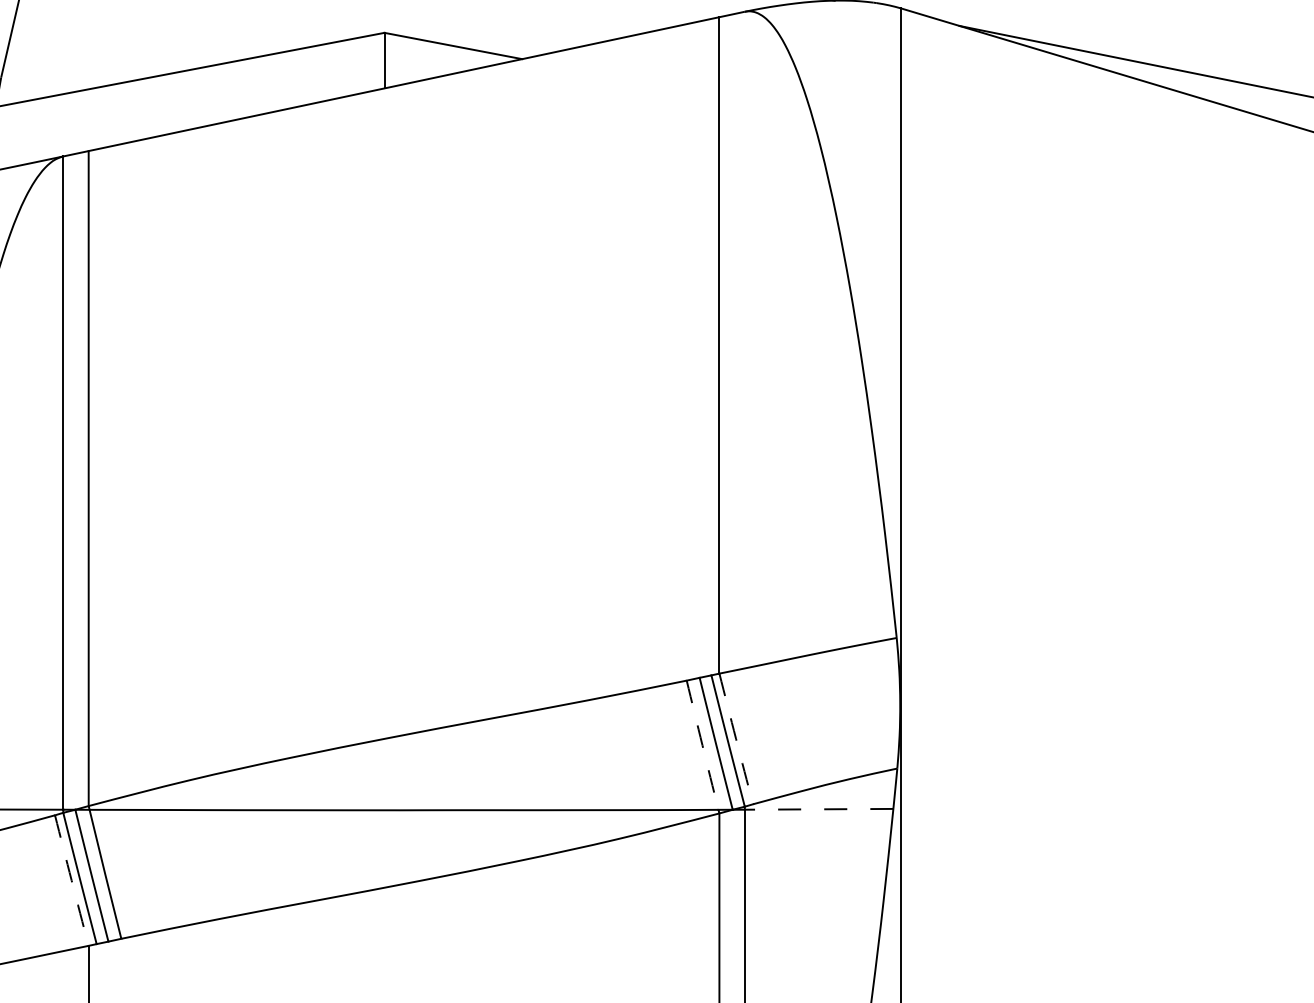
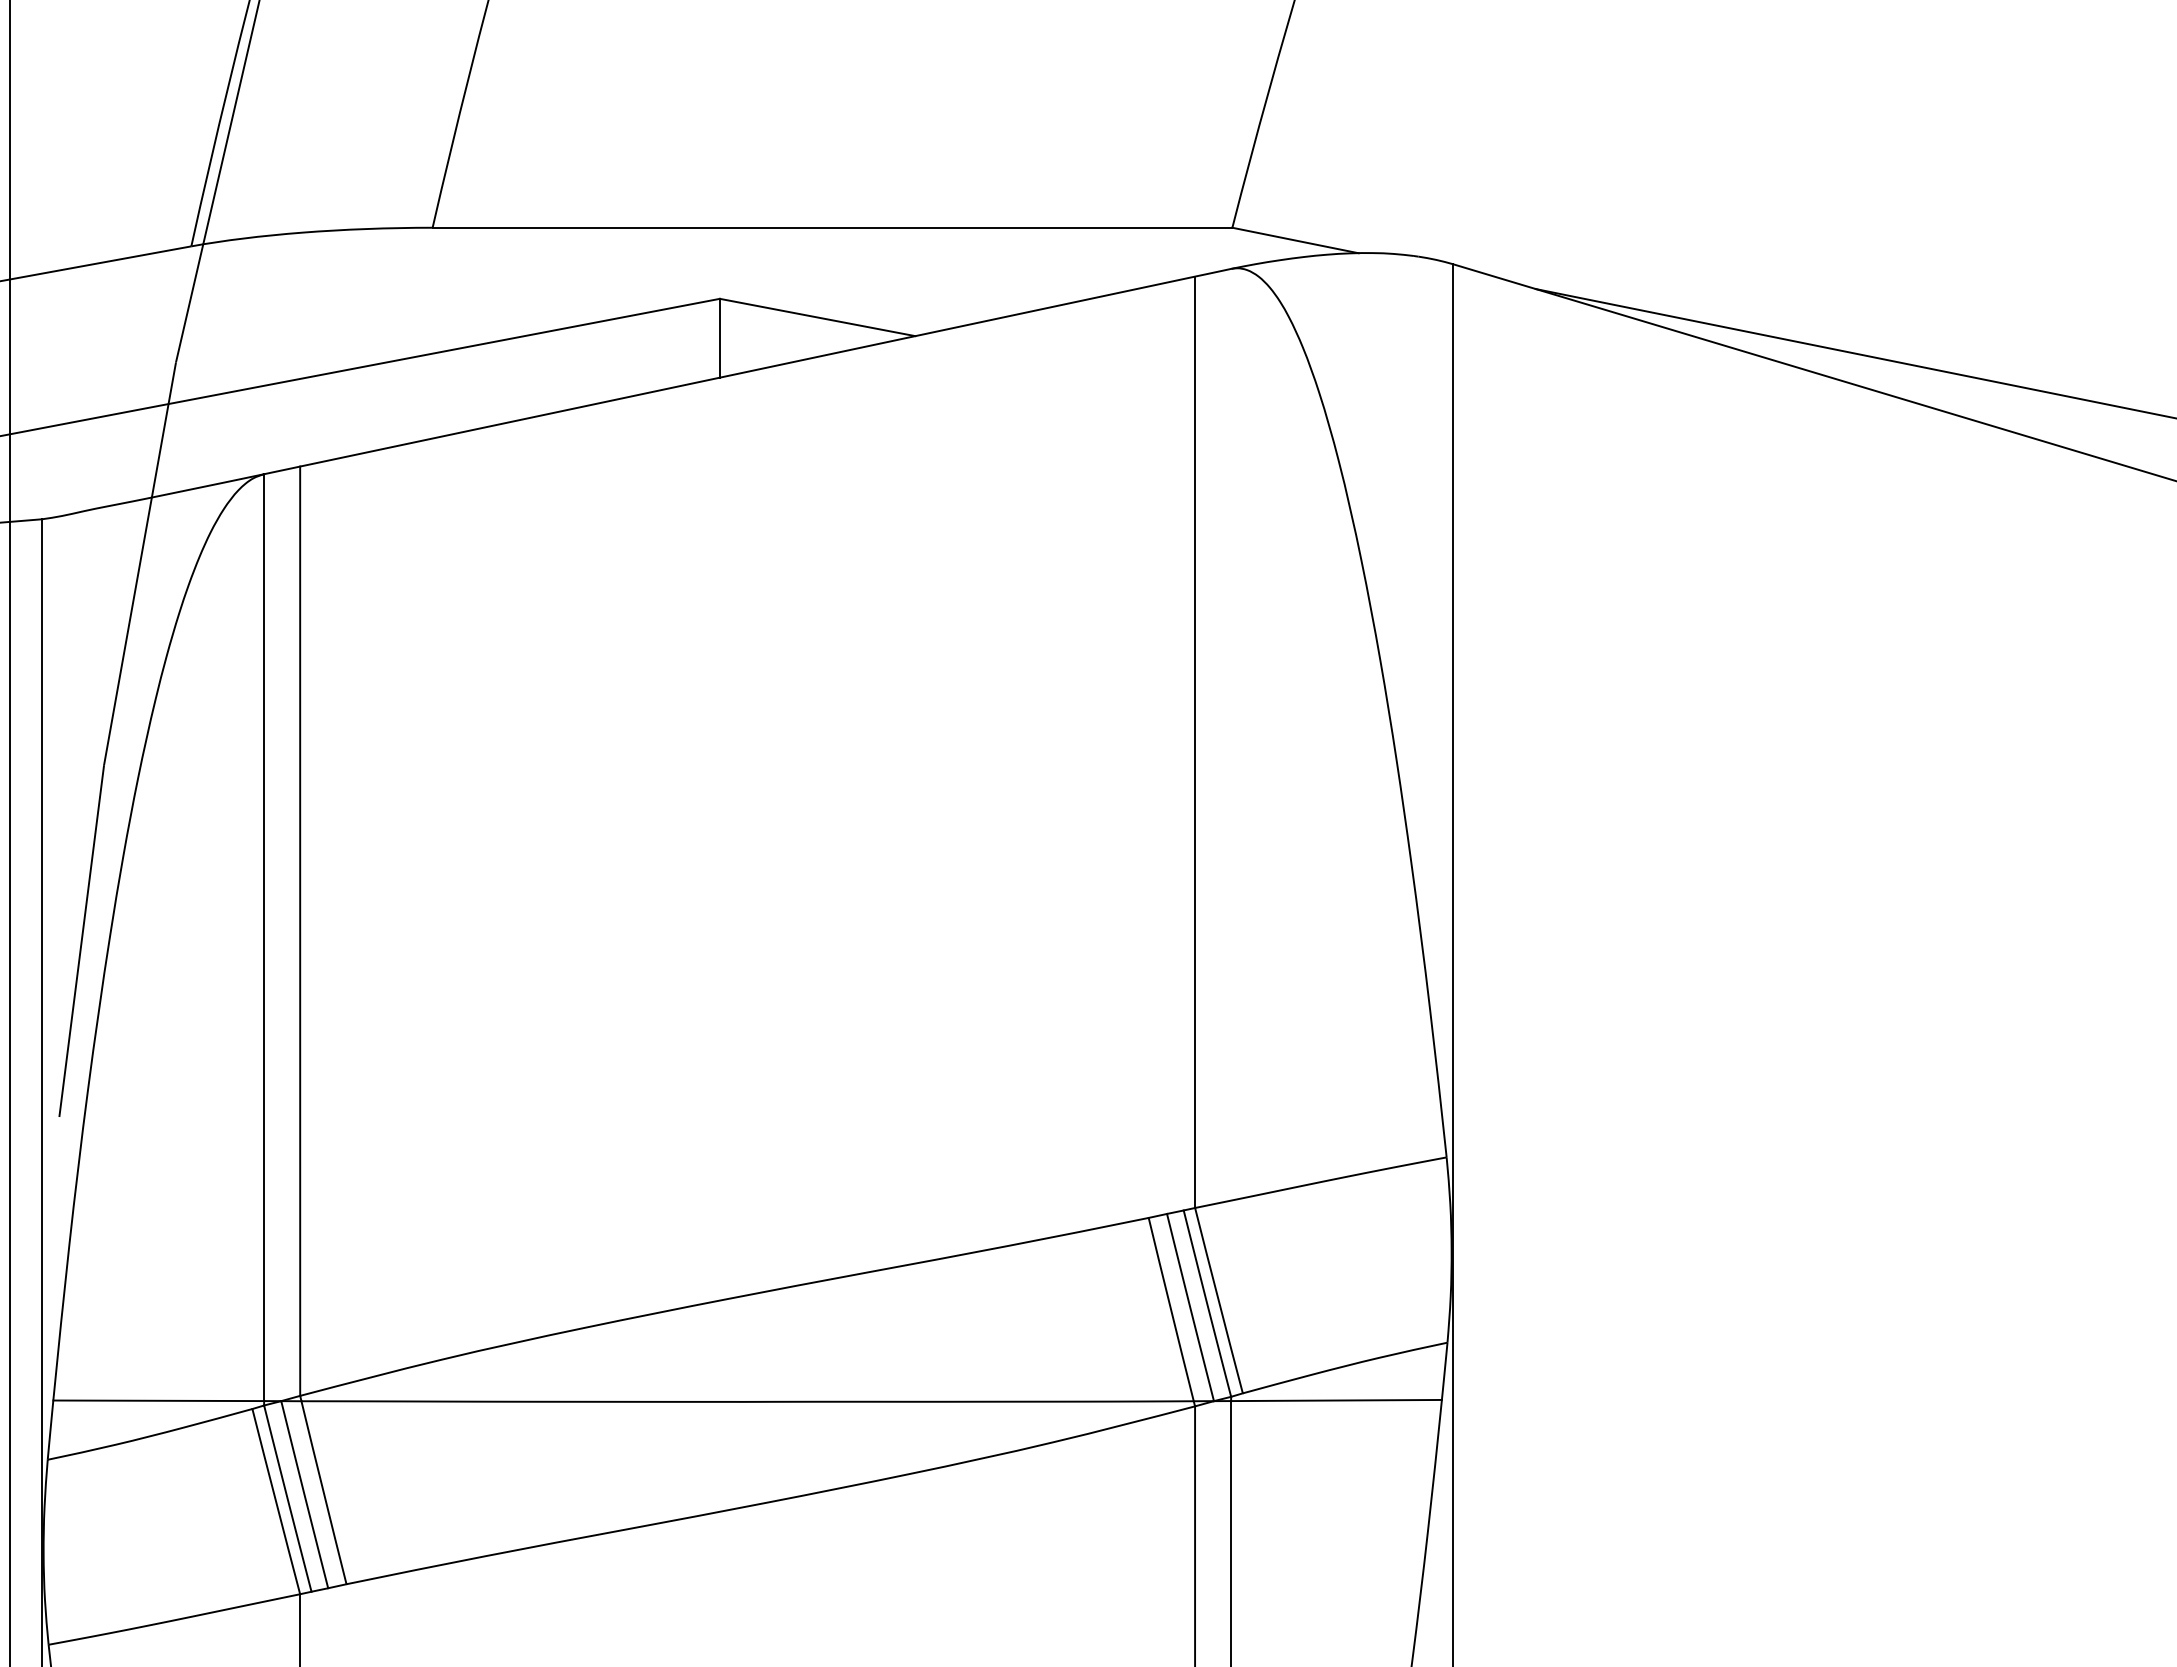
arc: (735, 738) -> (1218, 1300), dashed -> solid
arc: (702, 745) -> (1171, 1309), dashed -> solid
line: (819, 809) -> (1336, 1400), dashed -> solid
arc: (72, 880) -> (276, 1501), dashed -> solid

